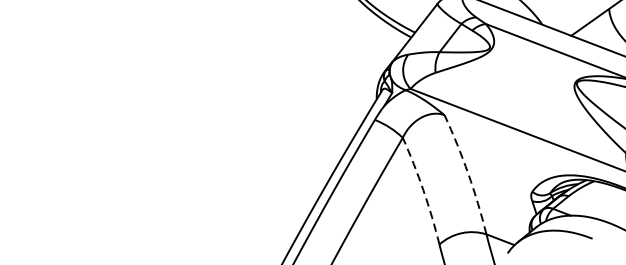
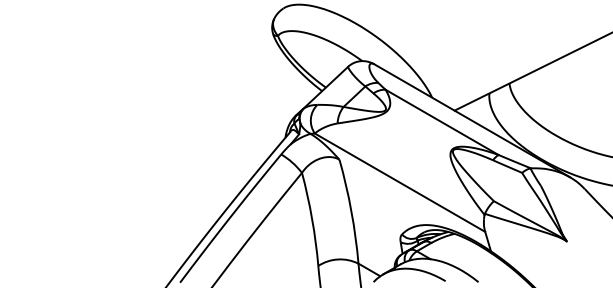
arc: (468, 174) -> (351, 211), dashed -> solid
arc: (423, 190) -> (312, 219), dashed -> solid

